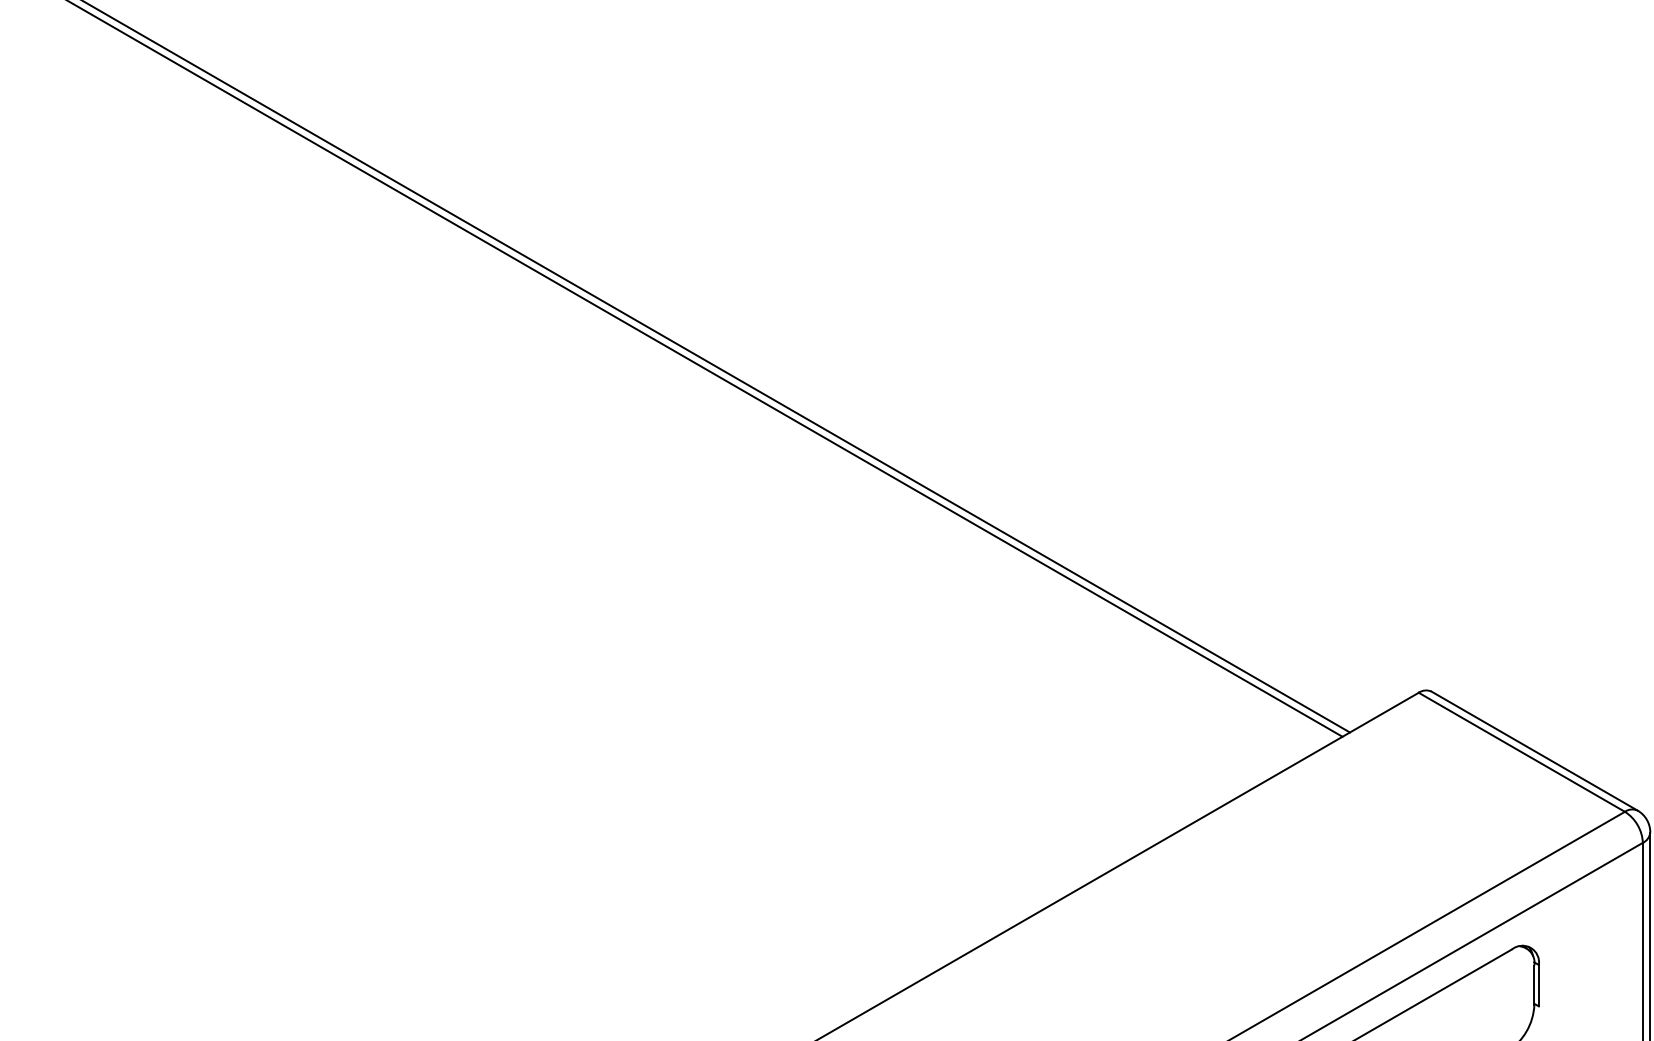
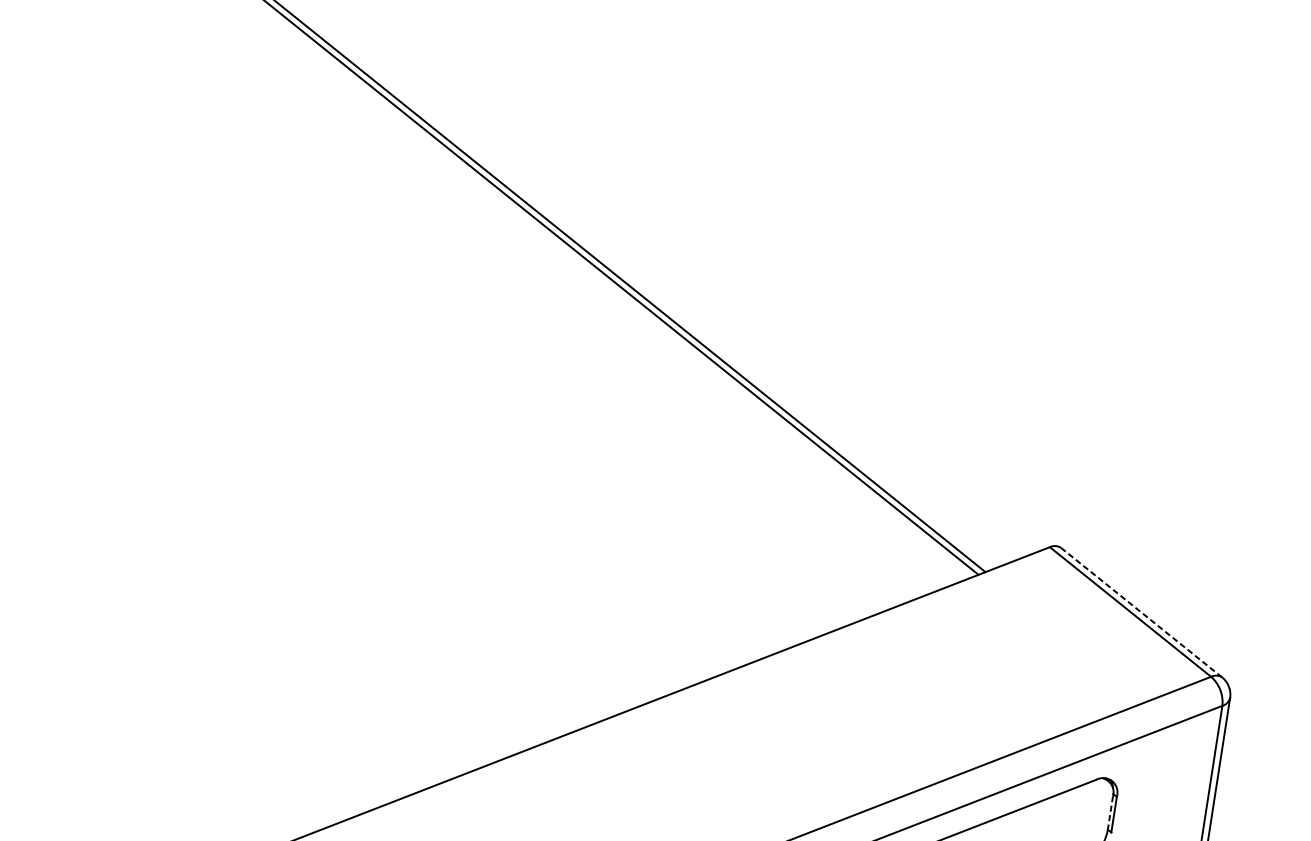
line: (1534, 750) -> (1141, 612), solid -> dashed
line: (1534, 985) -> (1110, 813), solid -> dashed

